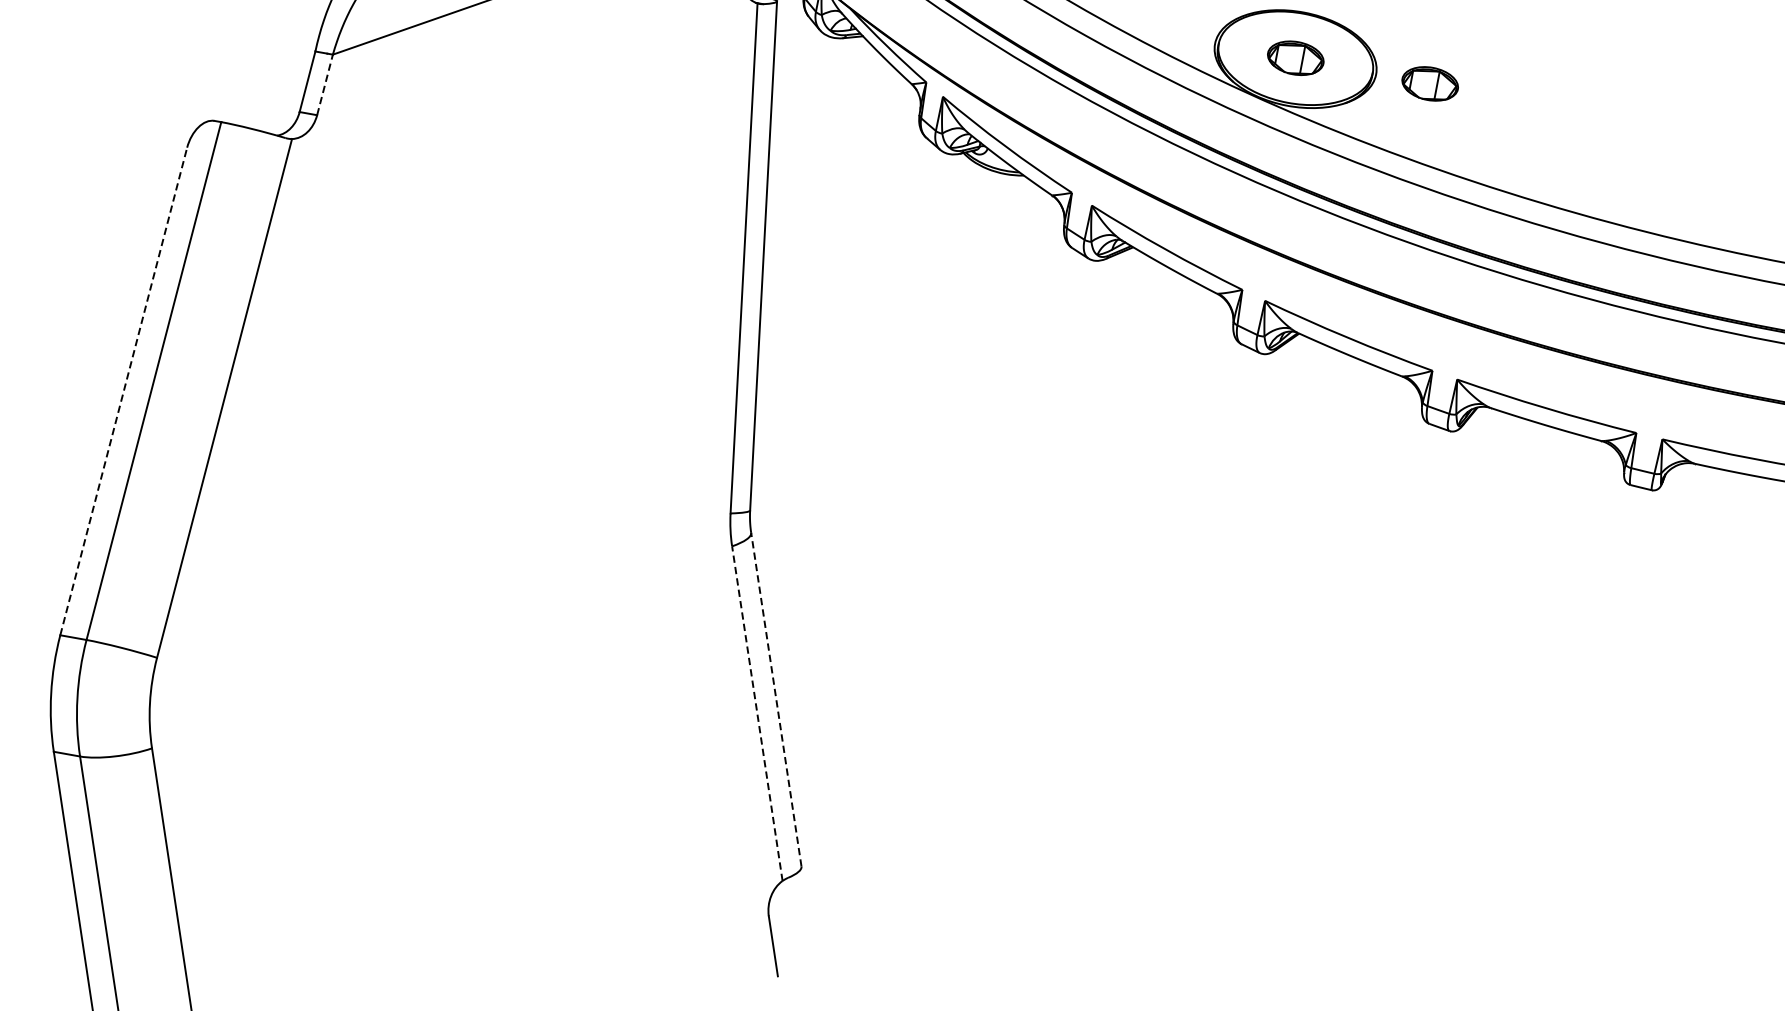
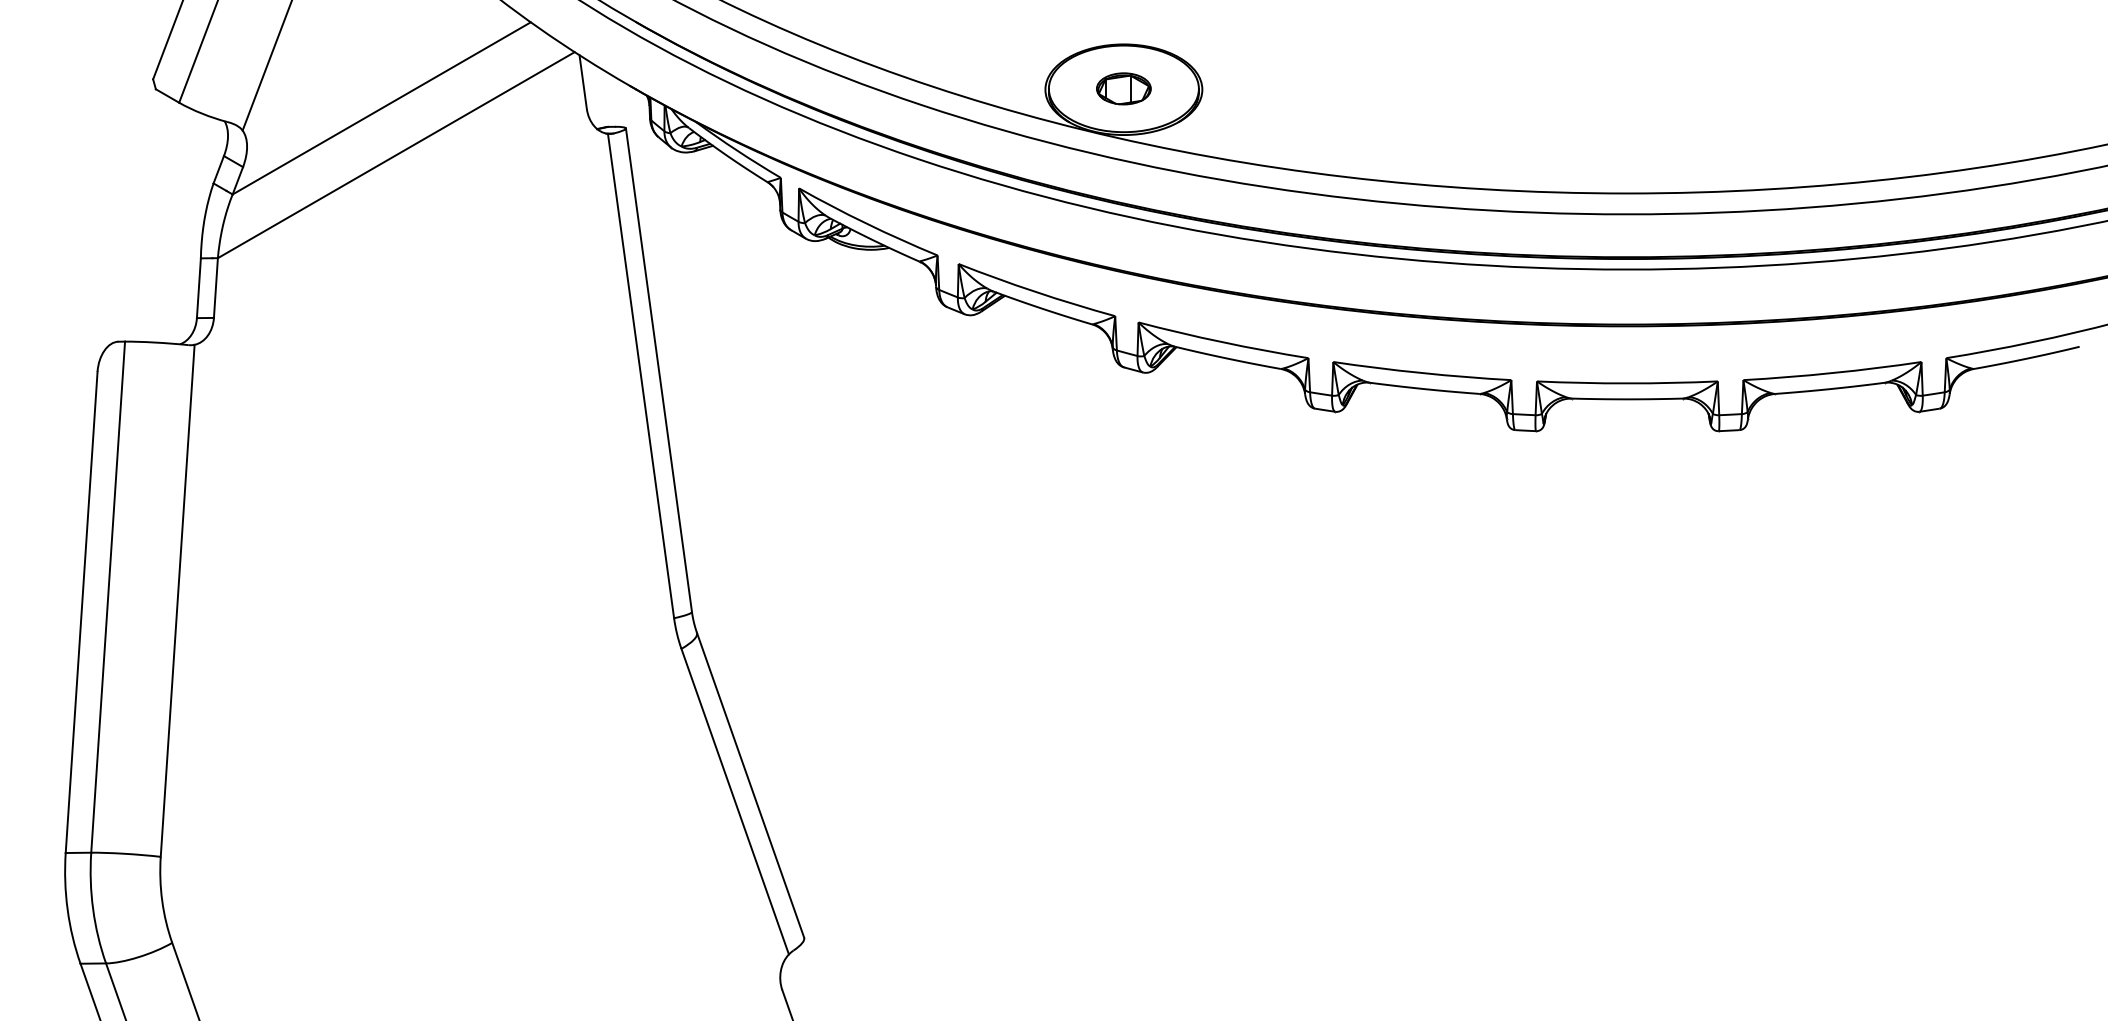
part: (1429, 83) -> (1254, 88), removed
line: (324, 85) -> (215, 288), dashed -> solid
line: (123, 390) -> (81, 611), dashed -> solid
line: (776, 700) -> (750, 785), dashed -> solid
line: (757, 713) -> (735, 801), dashed -> solid

